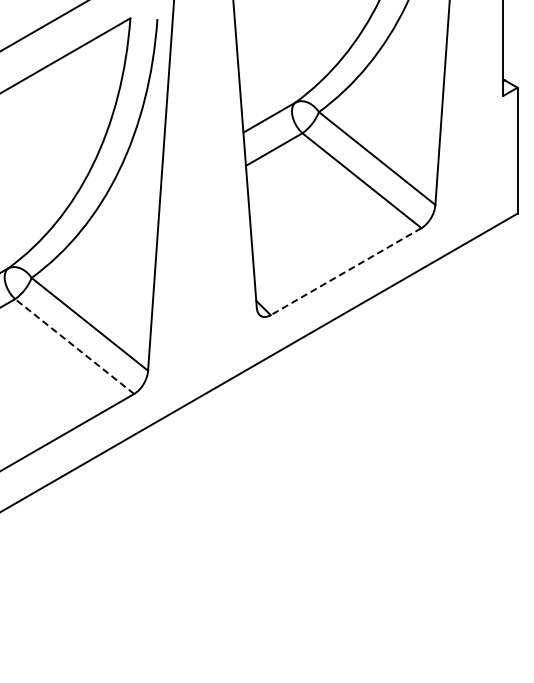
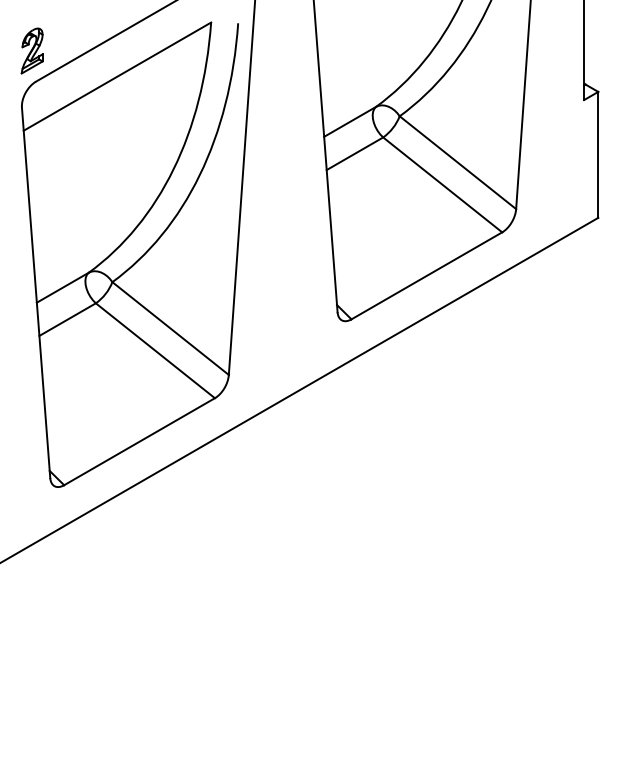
line: (345, 272) -> (426, 276), dashed -> solid
line: (74, 346) -> (155, 350), dashed -> solid

